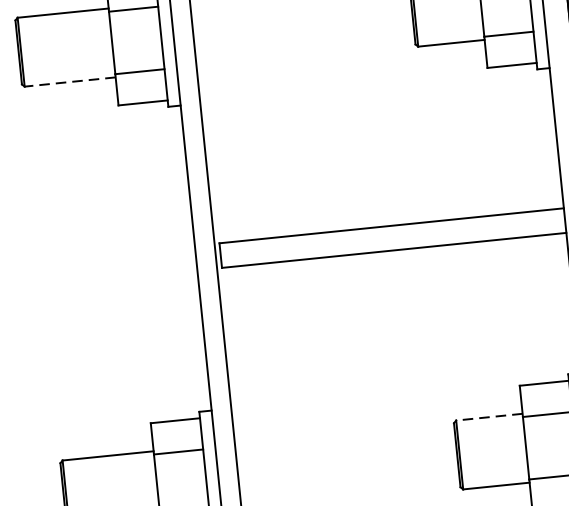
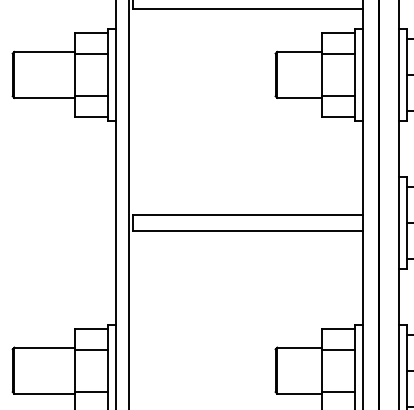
line: (69, 81) -> (44, 97), dashed -> solid
line: (489, 416) -> (299, 347), dashed -> solid

